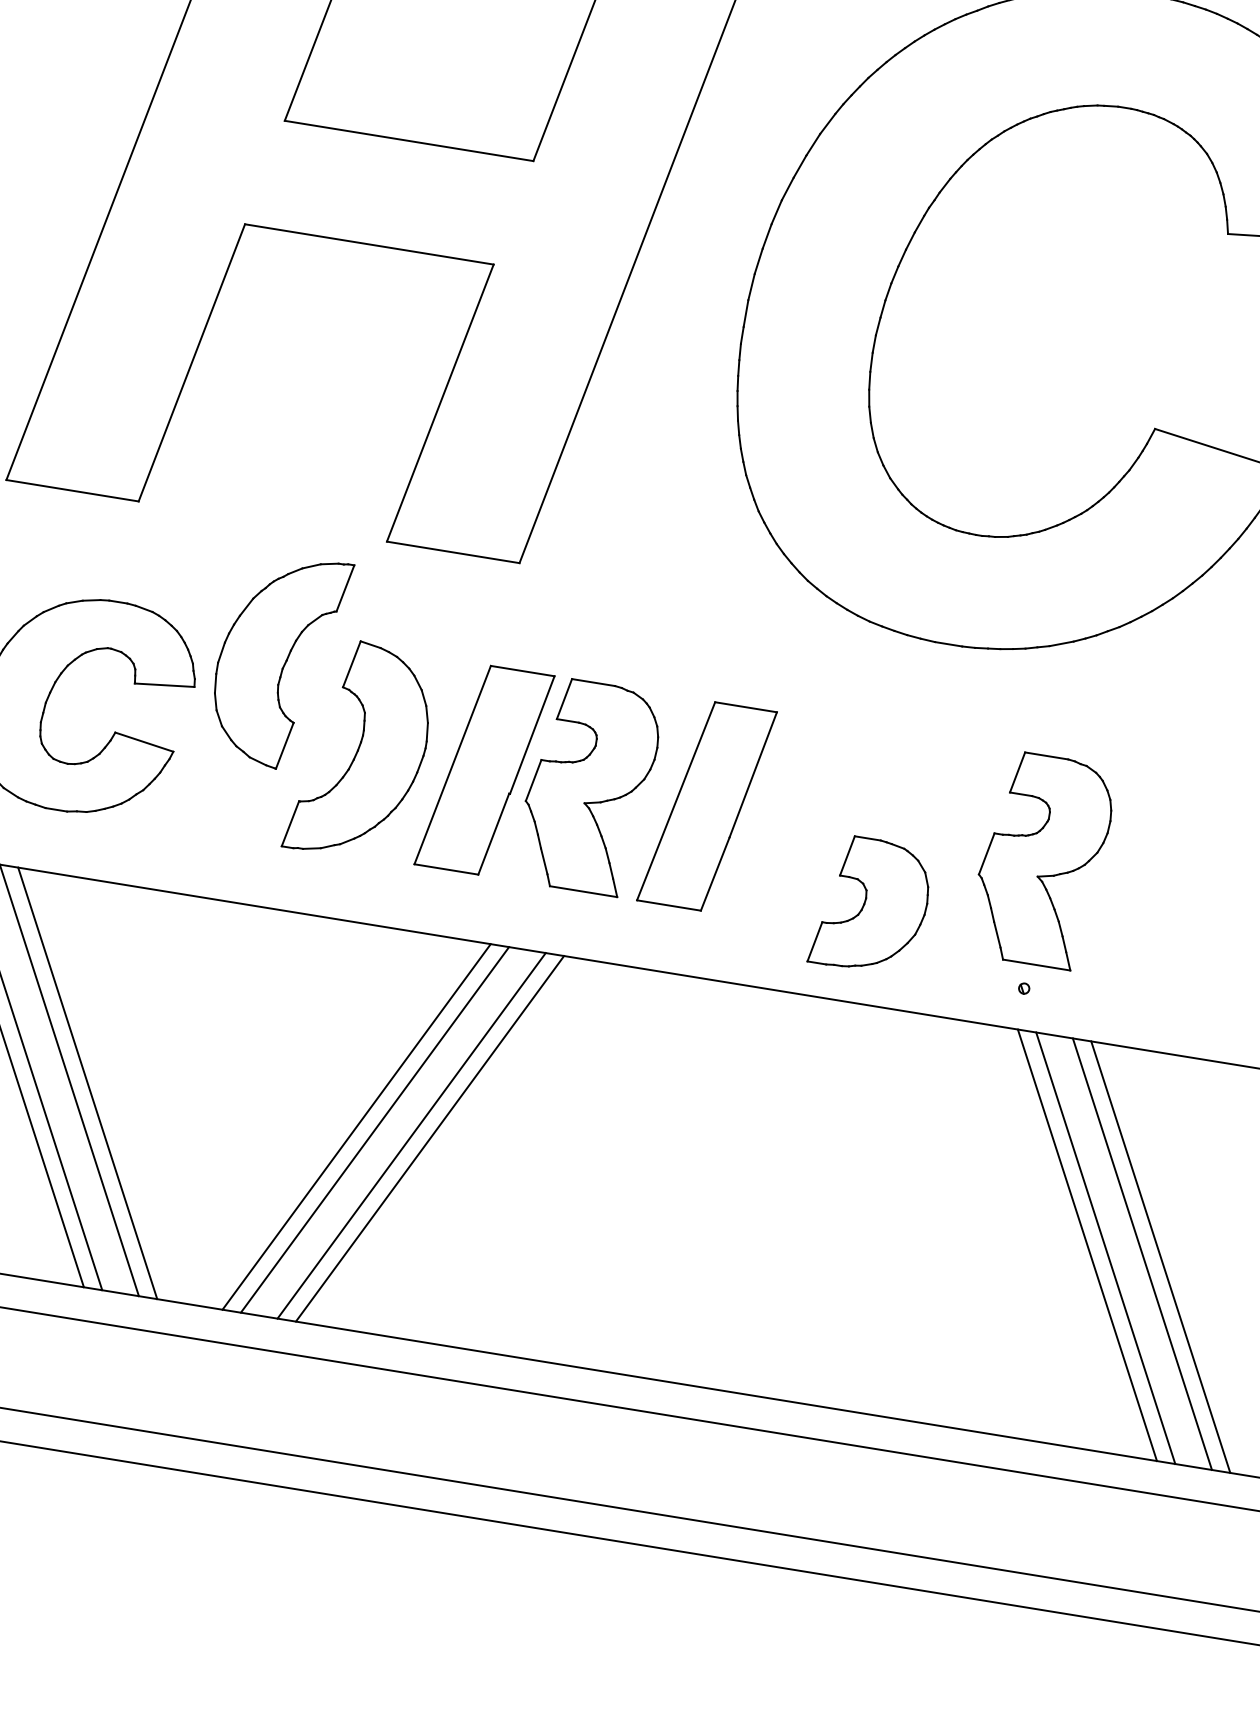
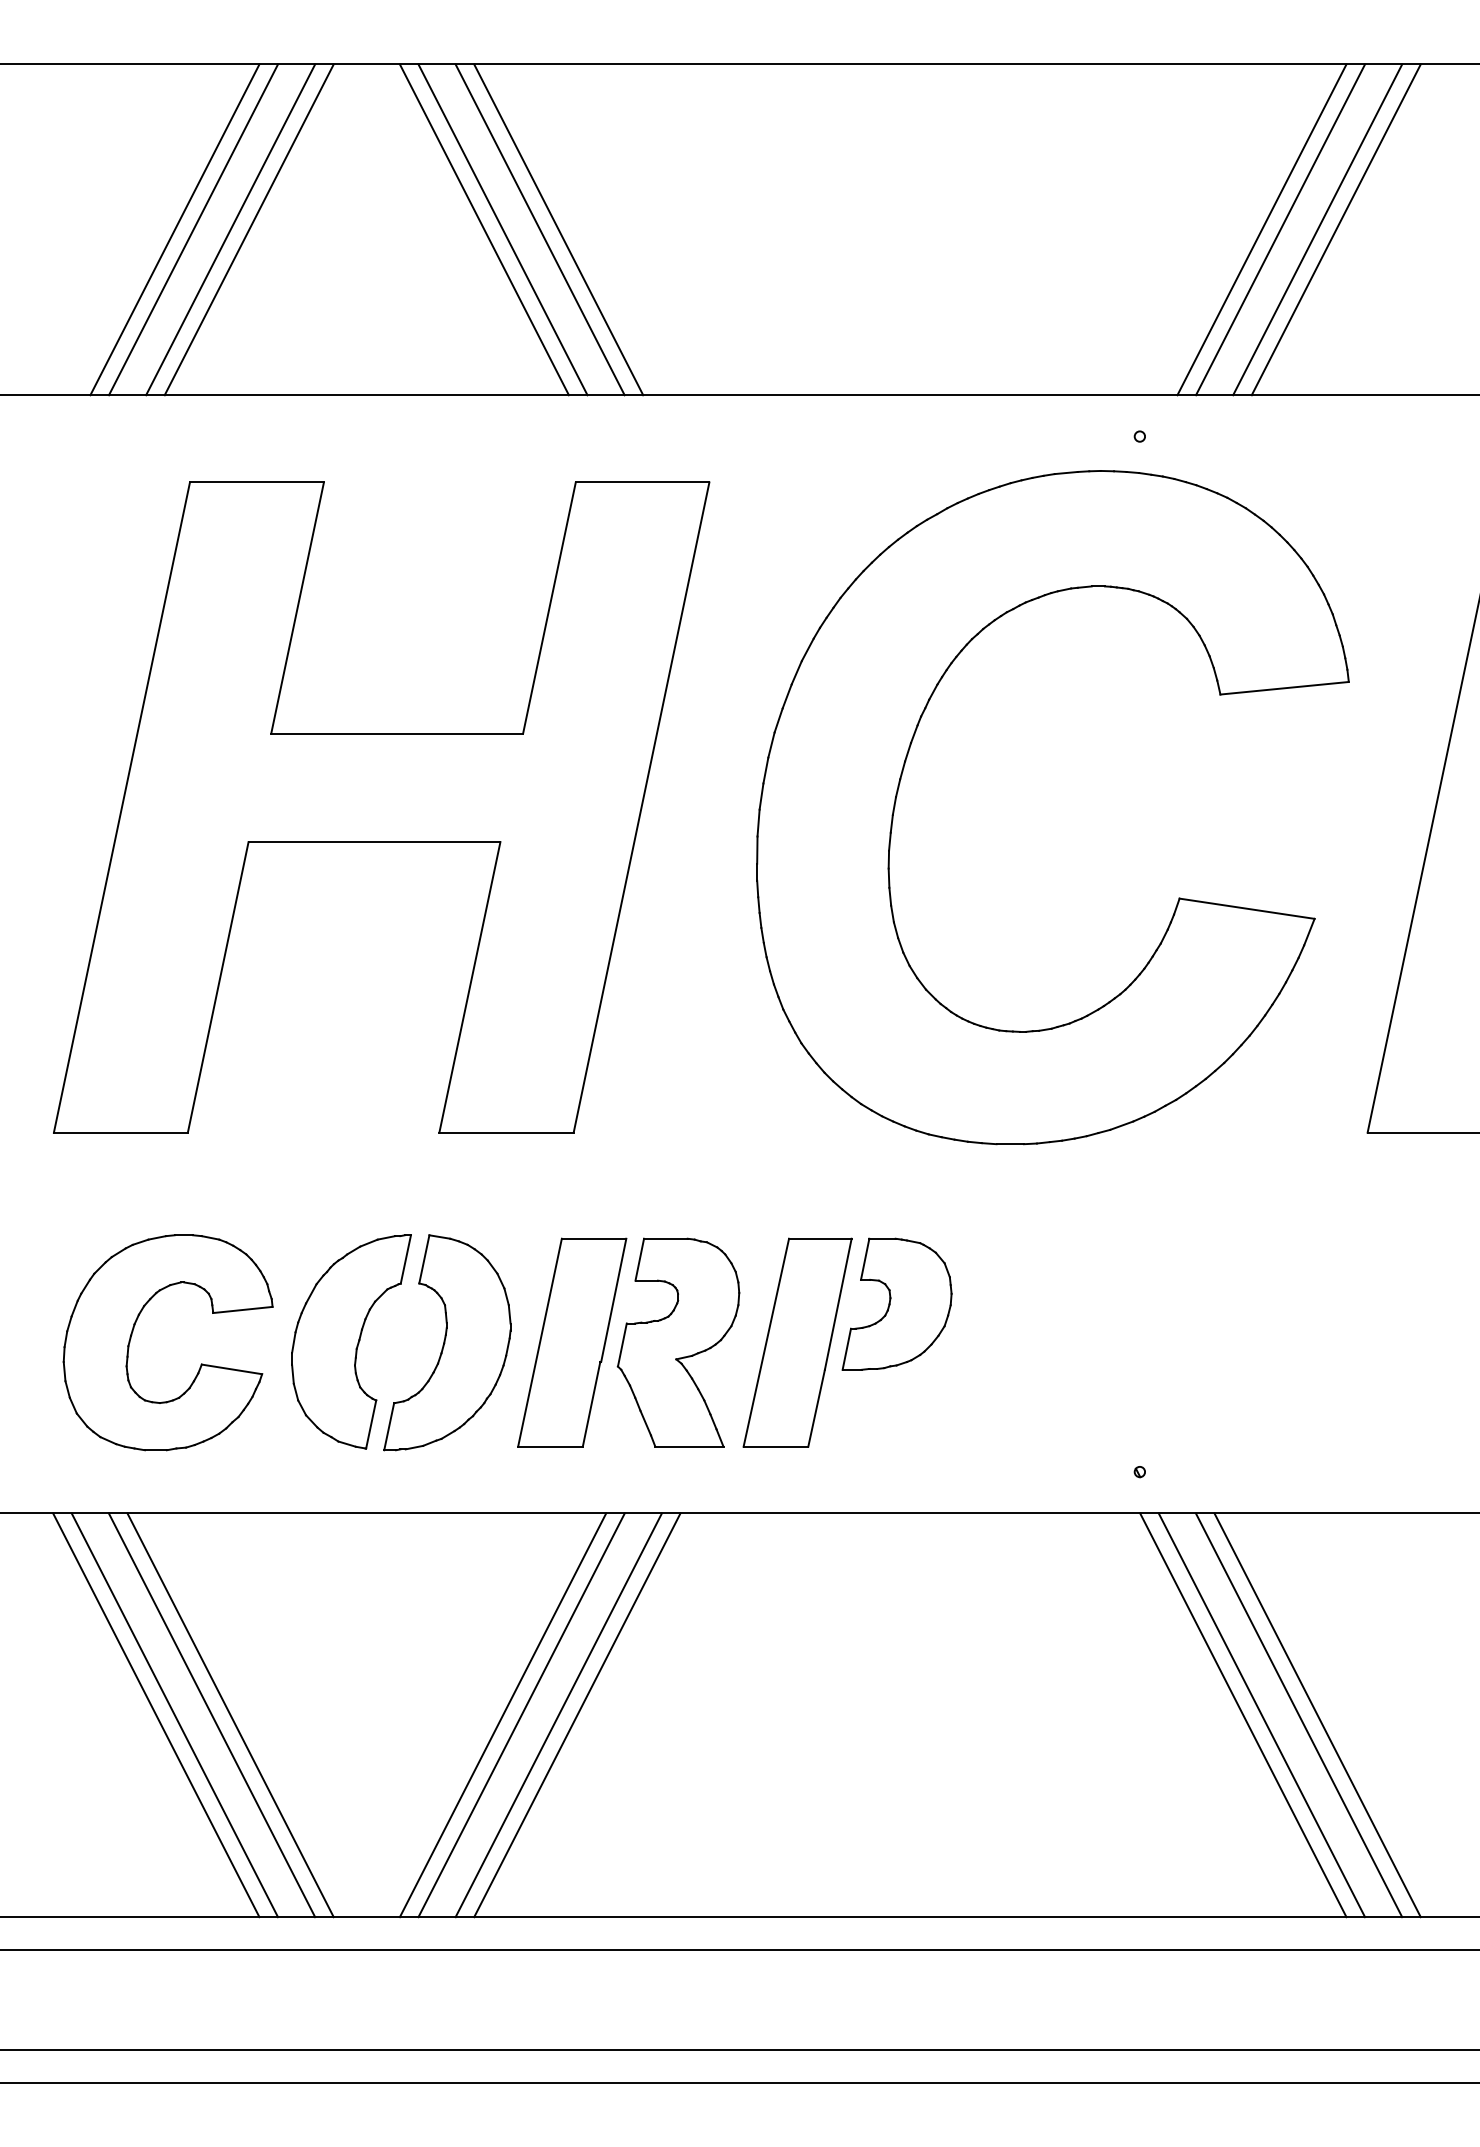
part: (278, 660) -> (351, 1341), moved
part: (1042, 860) -> (1137, 1342), removed
part: (871, 904) -> (896, 1303), moved

